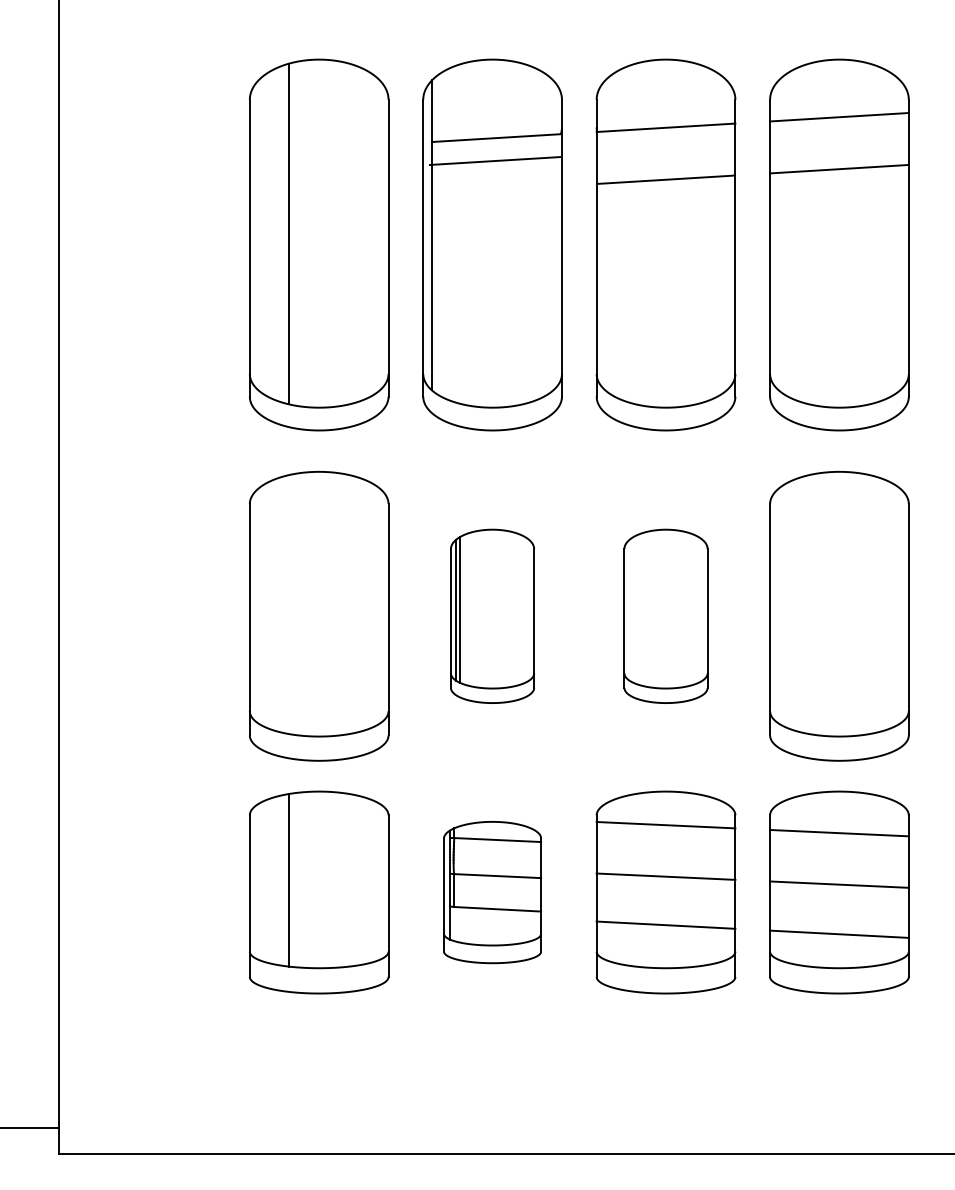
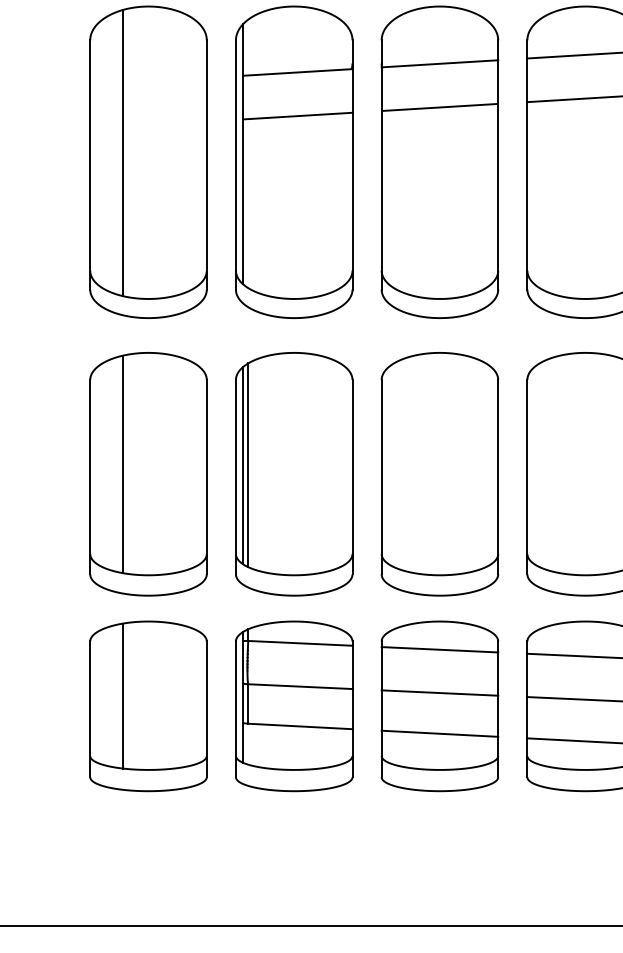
line: (494, 160) -> (297, 115), moved
line: (288, 604) -> (122, 464), added
part: (492, 616) -> (294, 474), size x1.67
part: (665, 616) -> (439, 474), size x1.67
part: (492, 892) -> (294, 706), size x1.43

